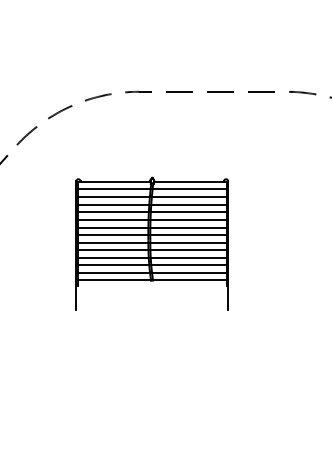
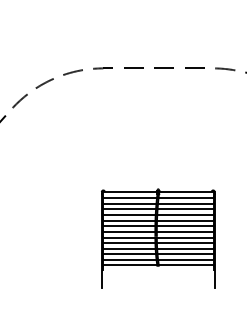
part: (152, 243) -> (158, 238), moved

